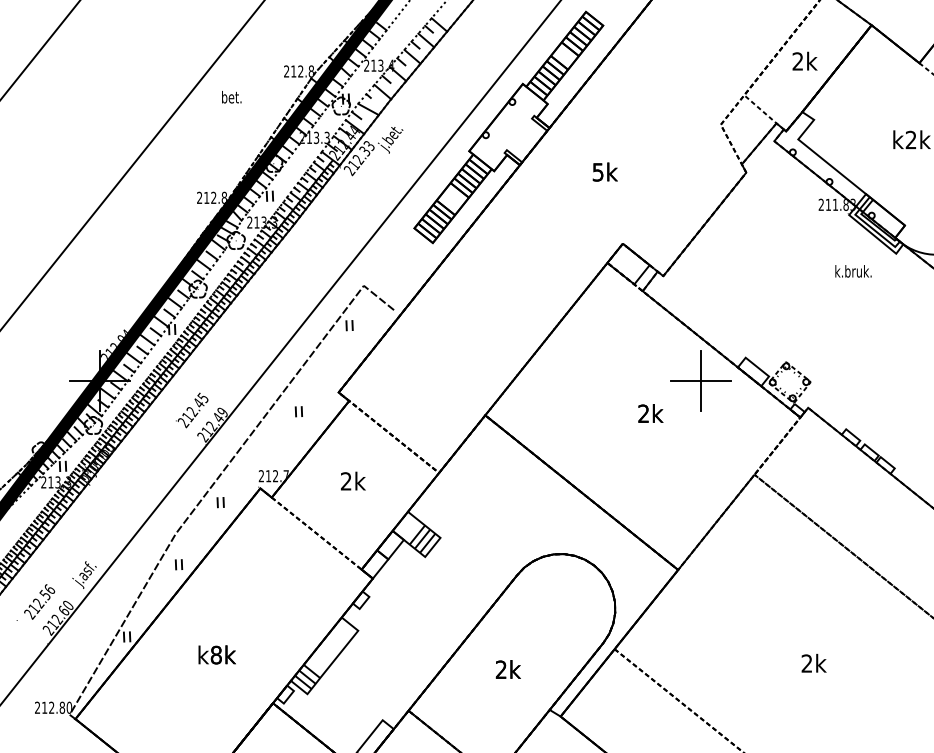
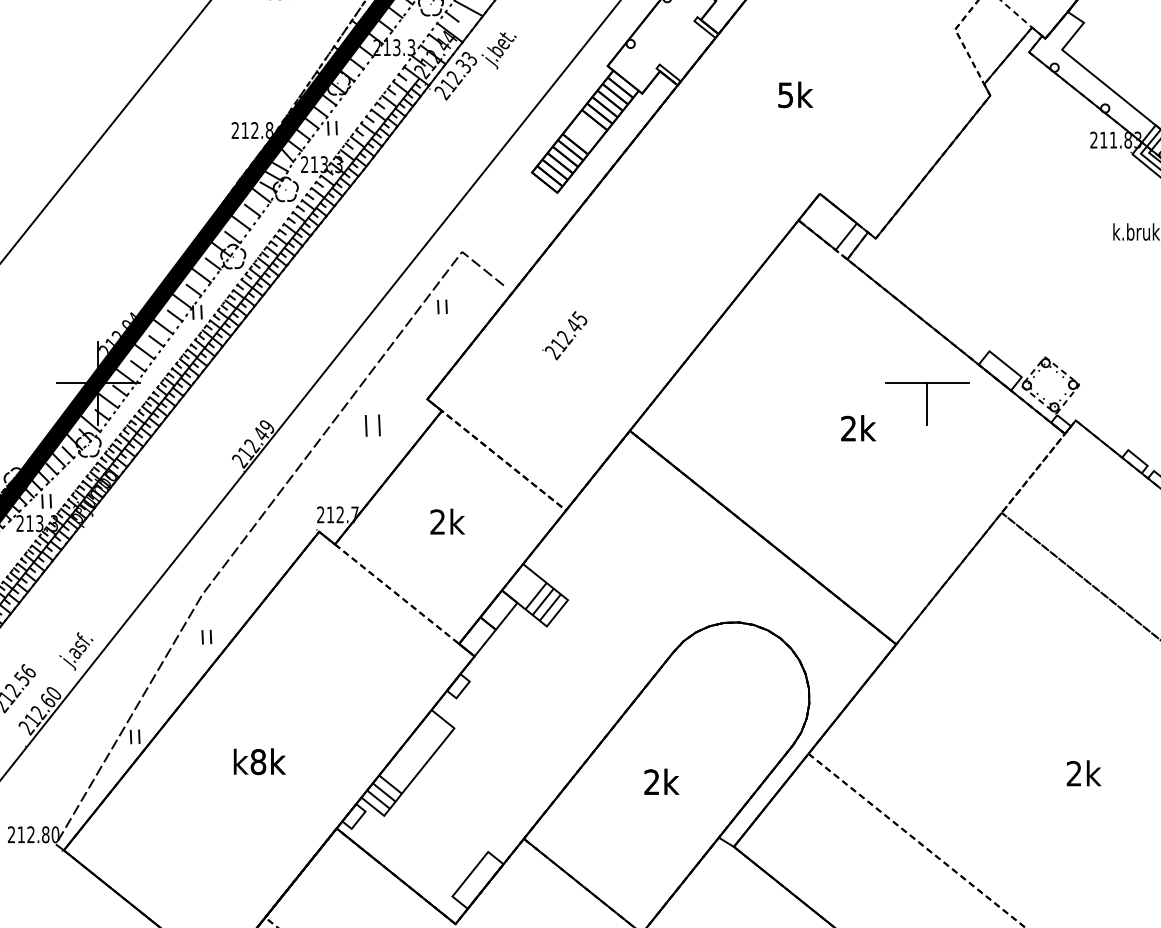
line: (700, 366) -> (927, 363), removed
text: (192, 410) -> (565, 335), moved
part: (298, 411) -> (371, 425), size x1.6
part: (220, 502) -> (264, 551), removed

